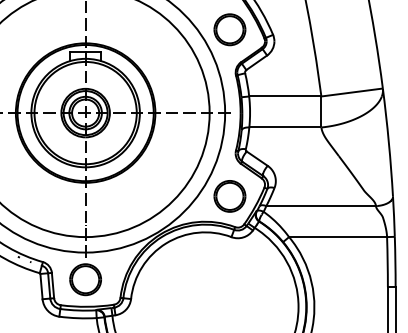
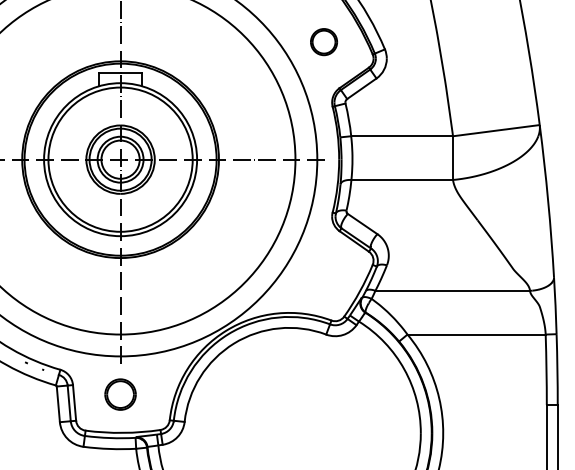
part: (229, 29) -> (323, 41), size x0.6
part: (229, 195) -> (323, 276), removed
part: (85, 279) -> (120, 394), size x0.7

